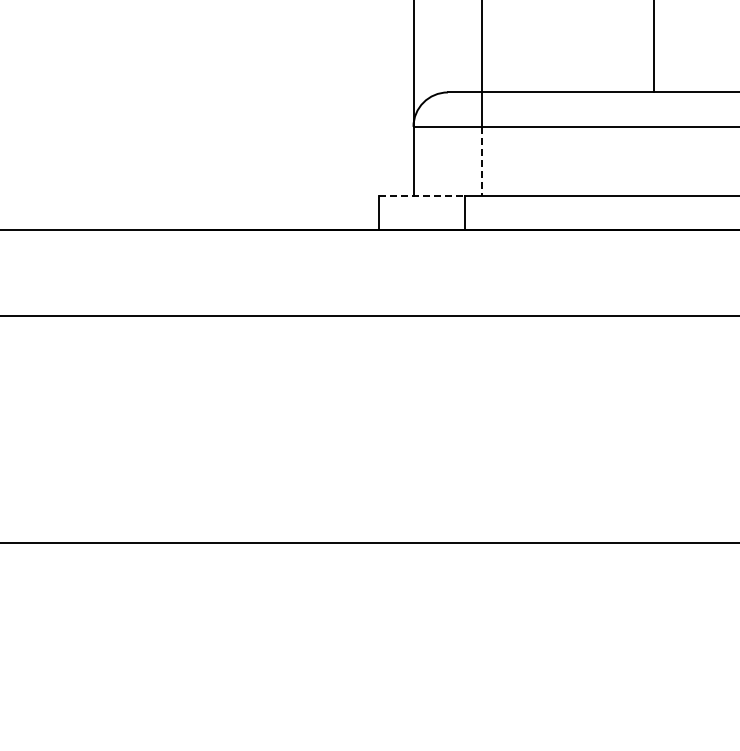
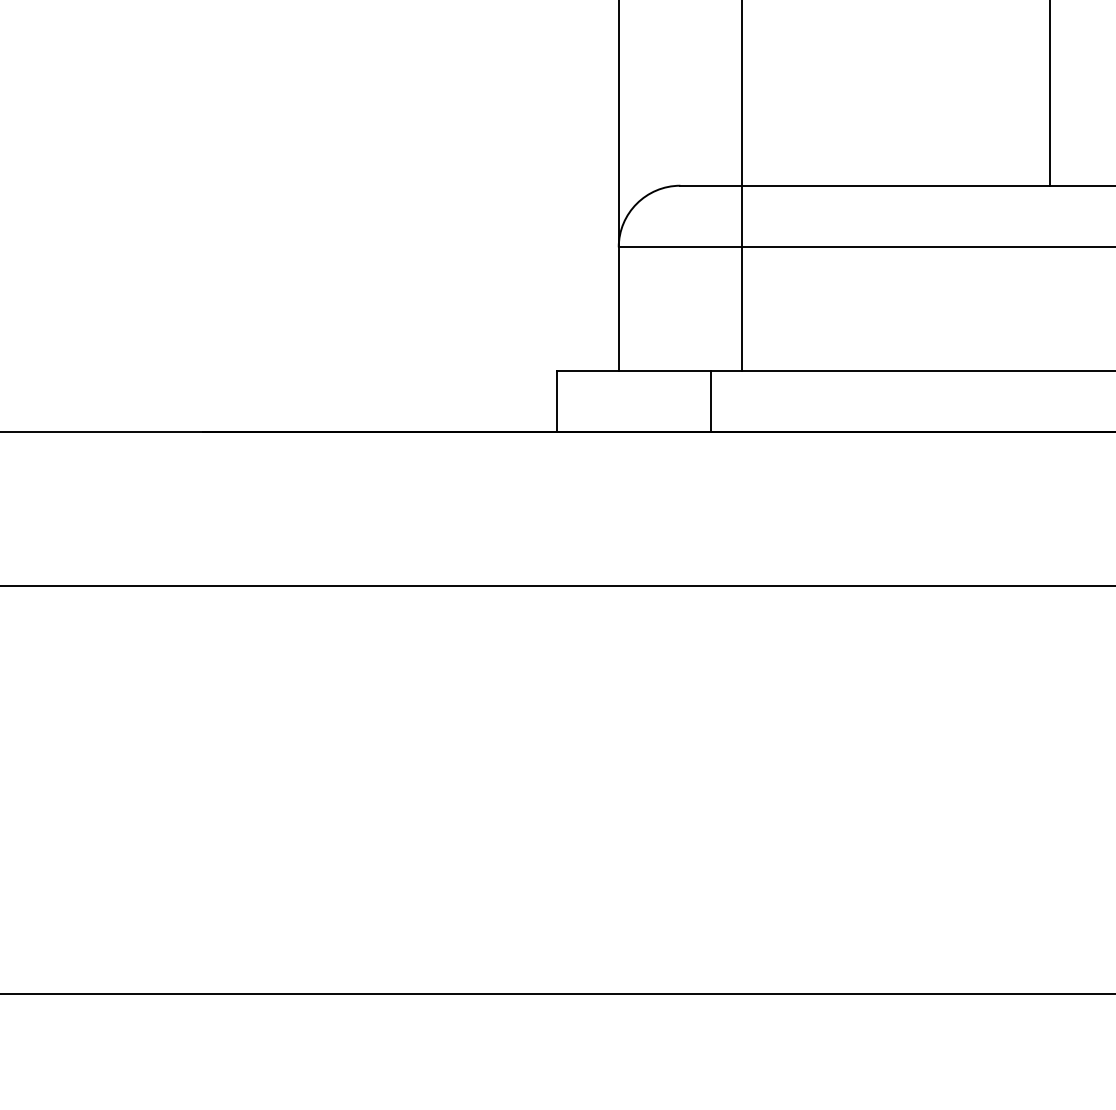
line: (482, 161) -> (742, 309), dashed -> solid
line: (422, 195) -> (634, 370), dashed -> solid

